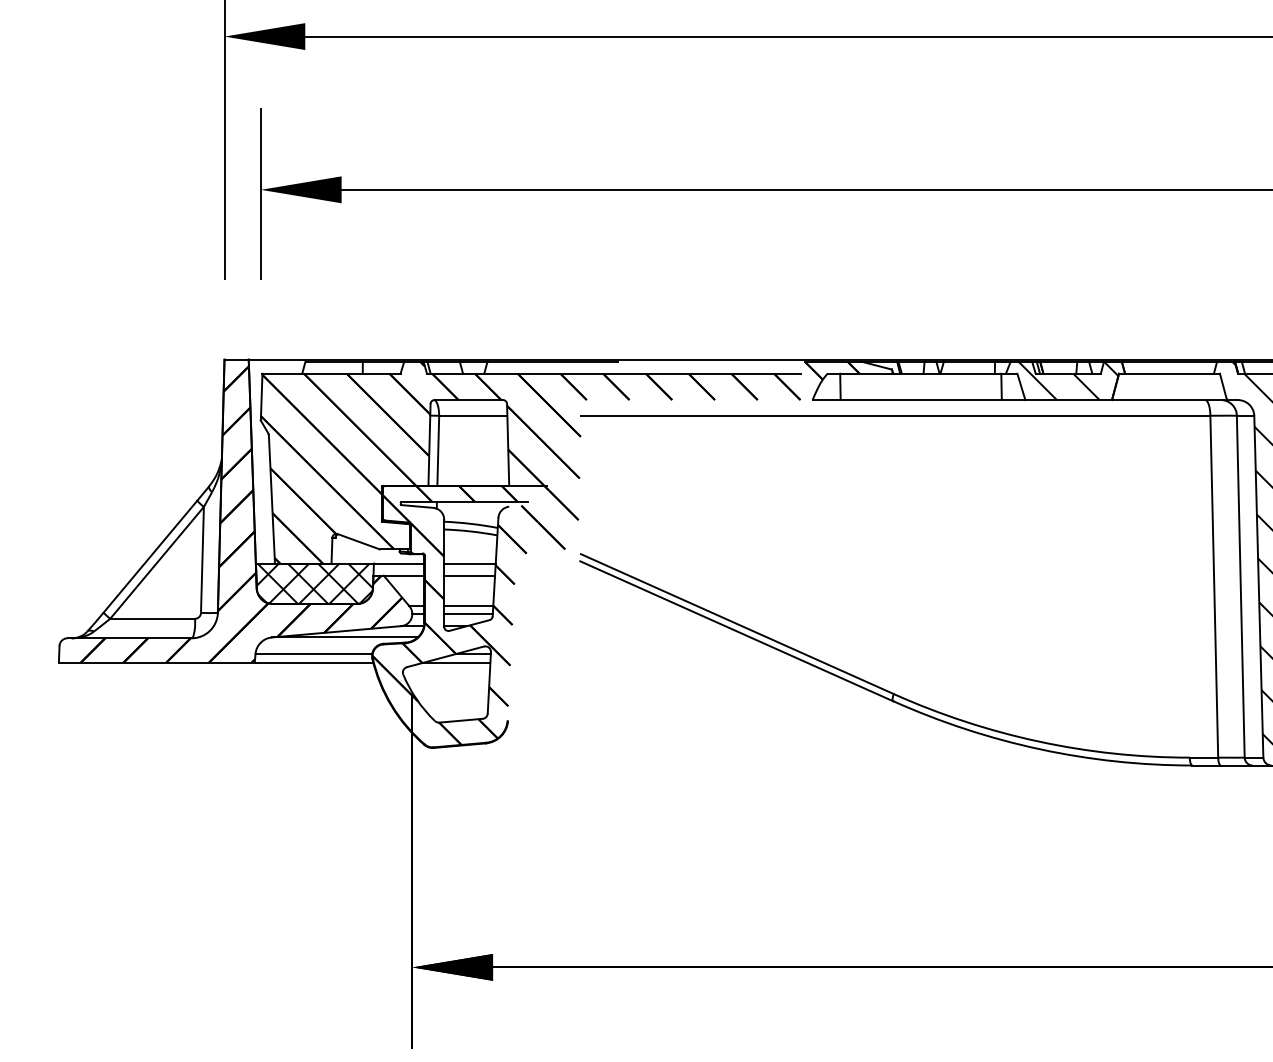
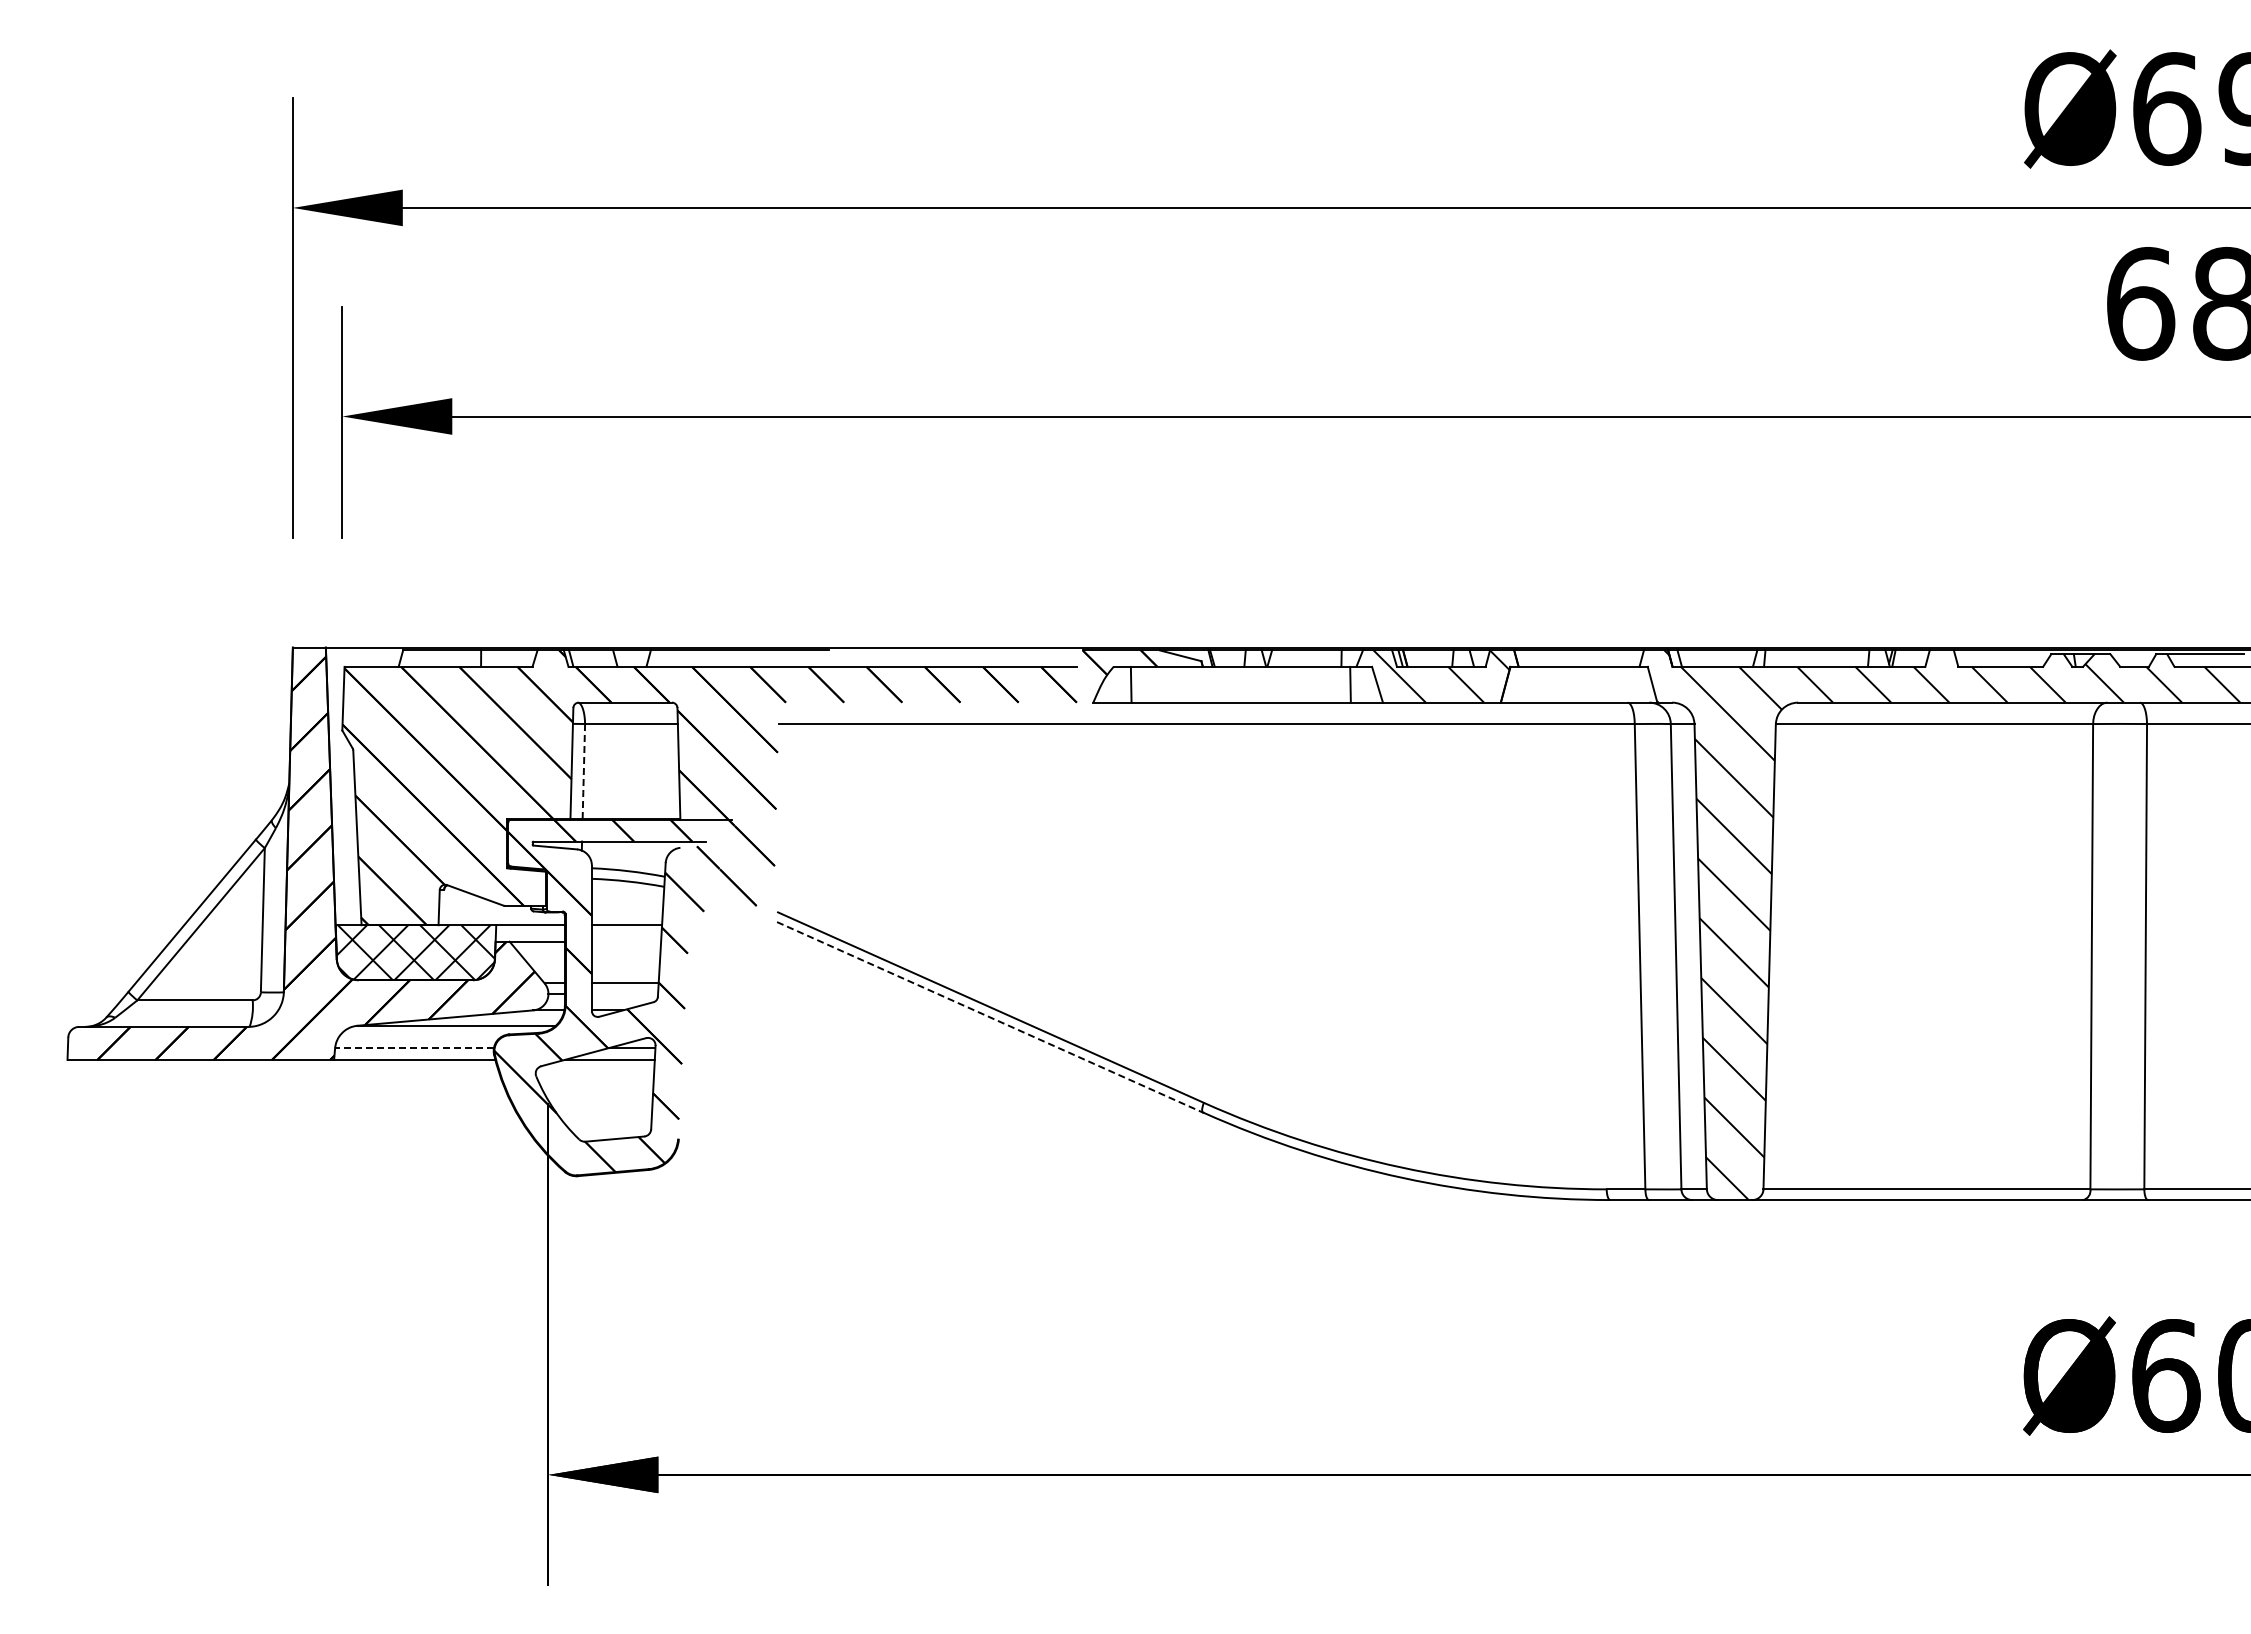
line: (438, 451) -> (583, 772), solid -> dashed
line: (469, 575) -> (626, 941), removed
line: (468, 613) -> (624, 993), removed
line: (737, 631) -> (990, 1017), solid -> dashed
line: (313, 654) -> (414, 1048), solid -> dashed

